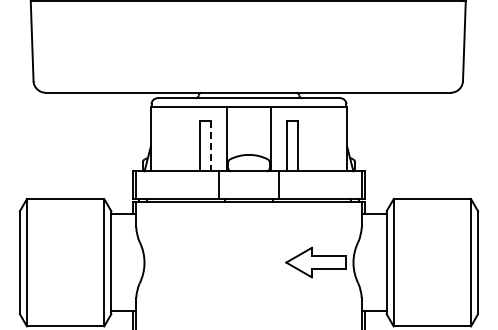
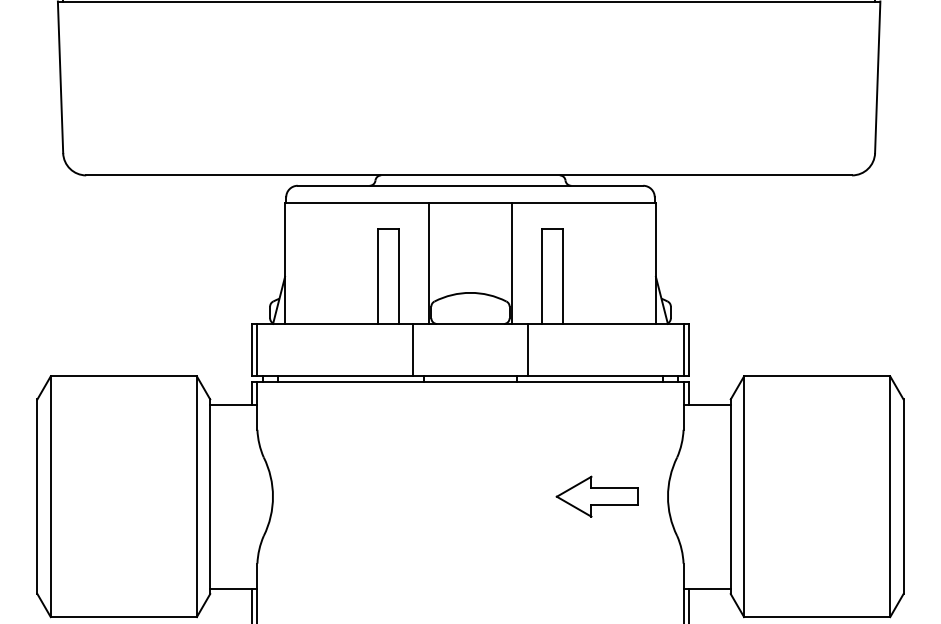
line: (210, 146) -> (397, 277), dashed -> solid
part: (315, 262) -> (596, 496), size x0.71

